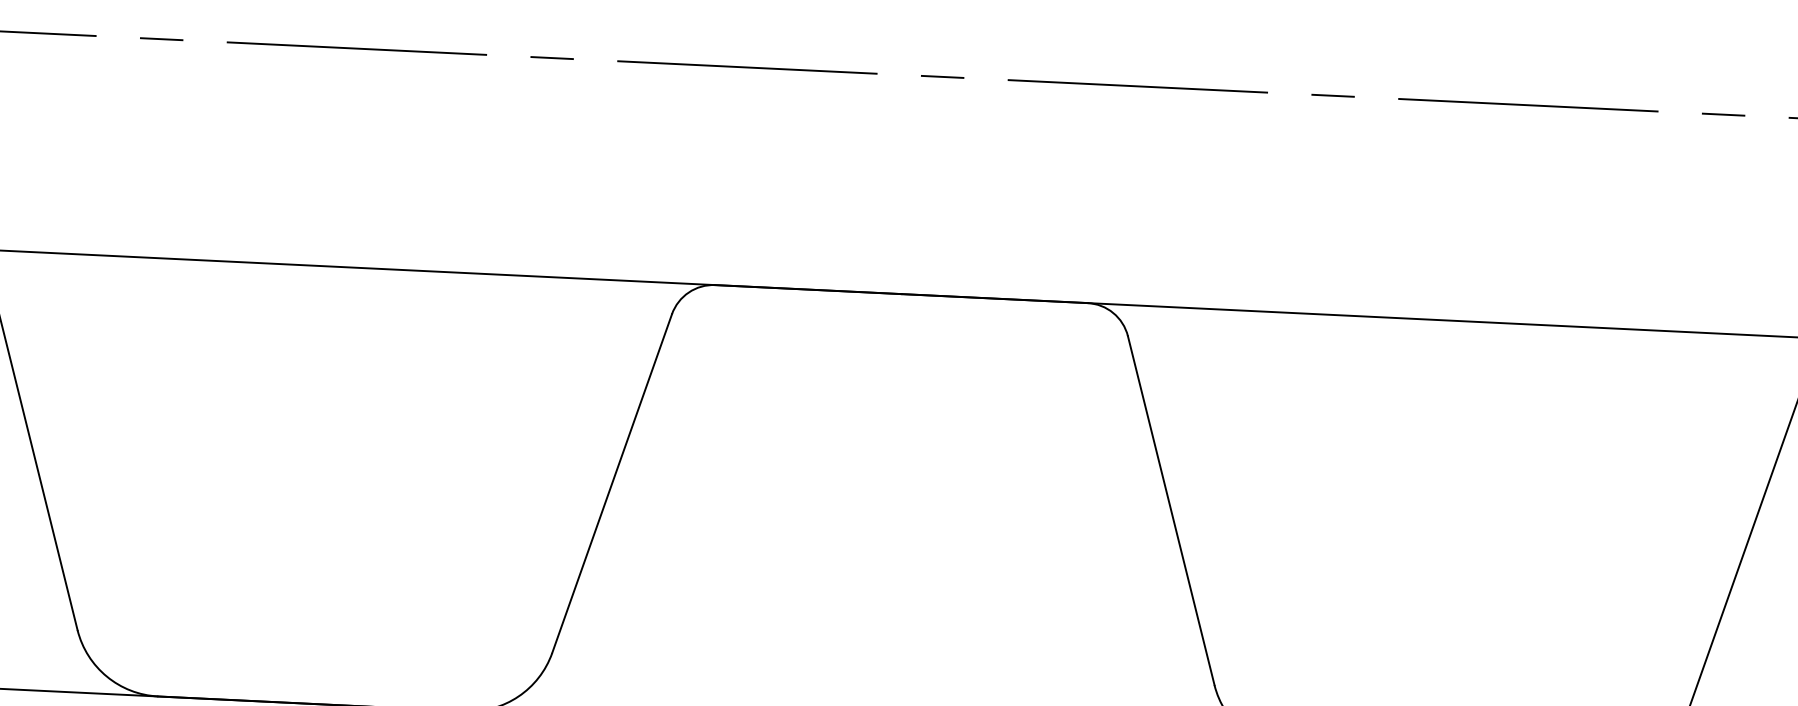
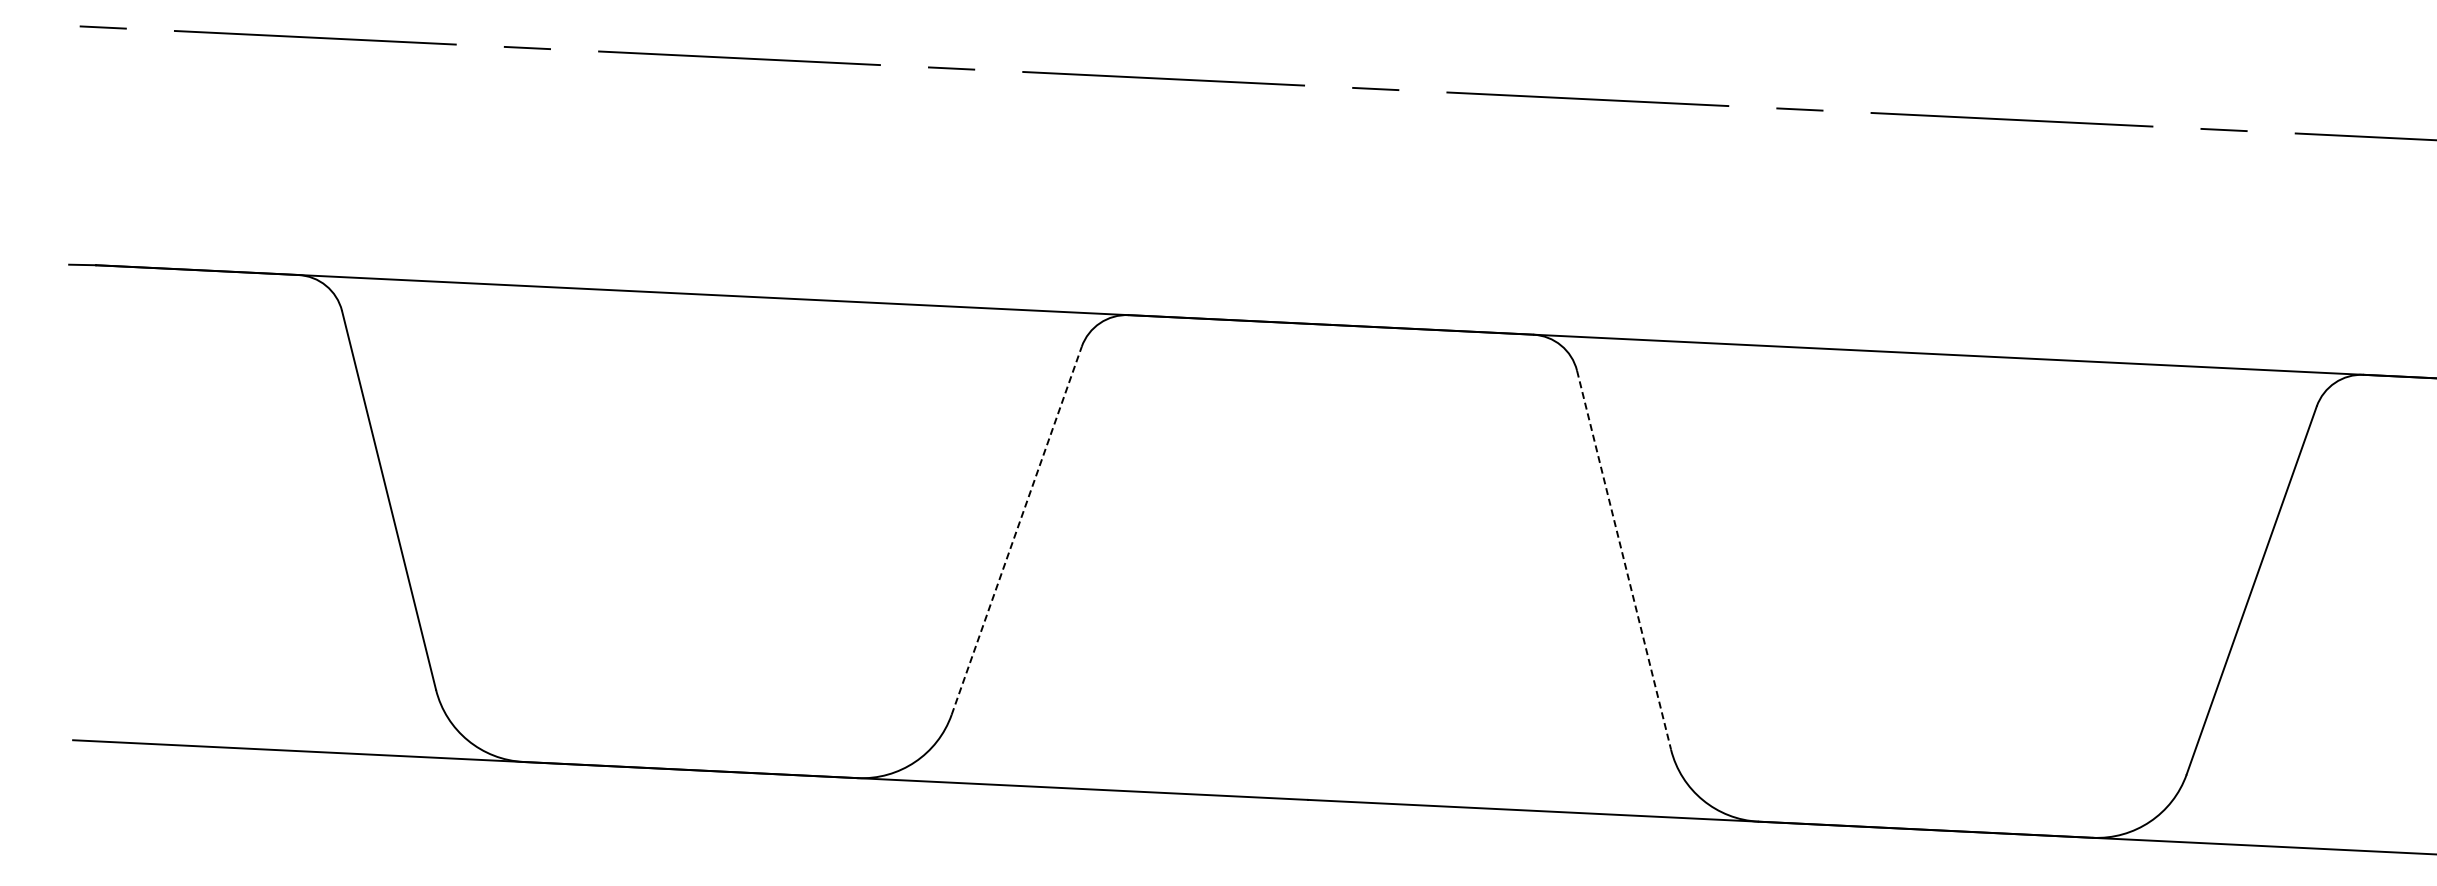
line: (611, 483) -> (1016, 530), solid -> dashed
line: (1171, 510) -> (1624, 560), solid -> dashed

